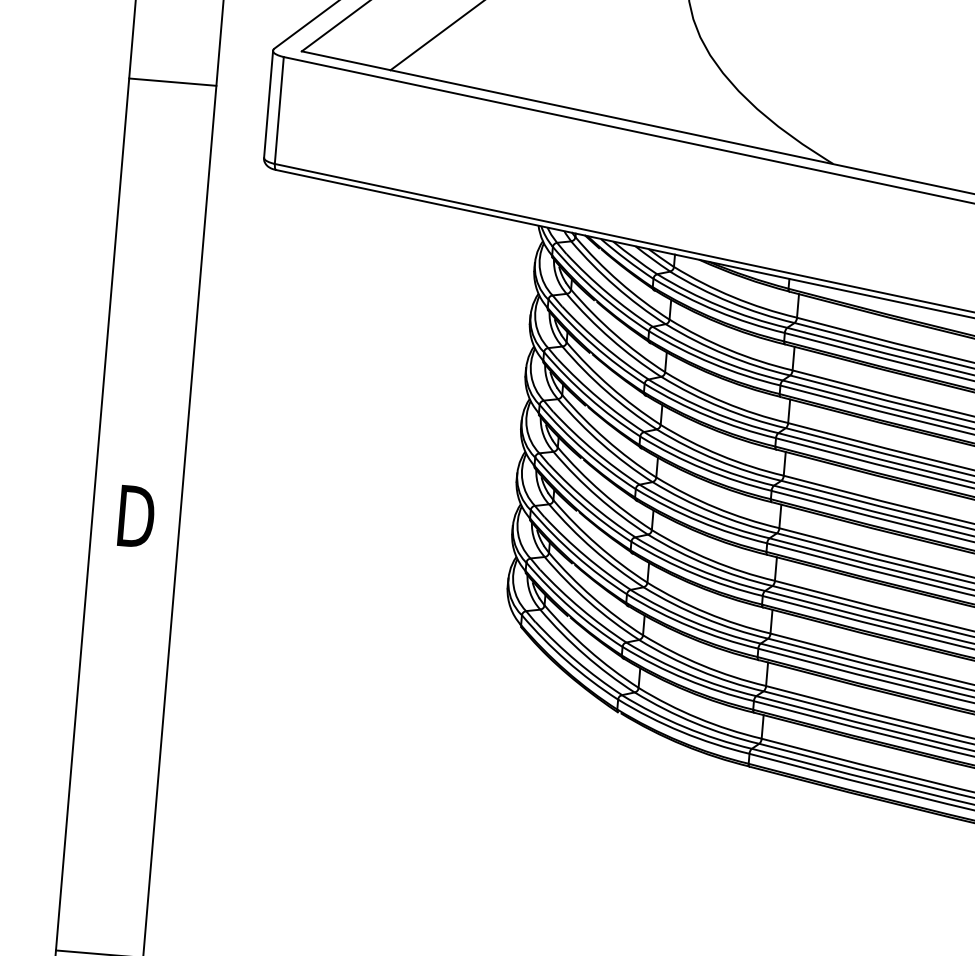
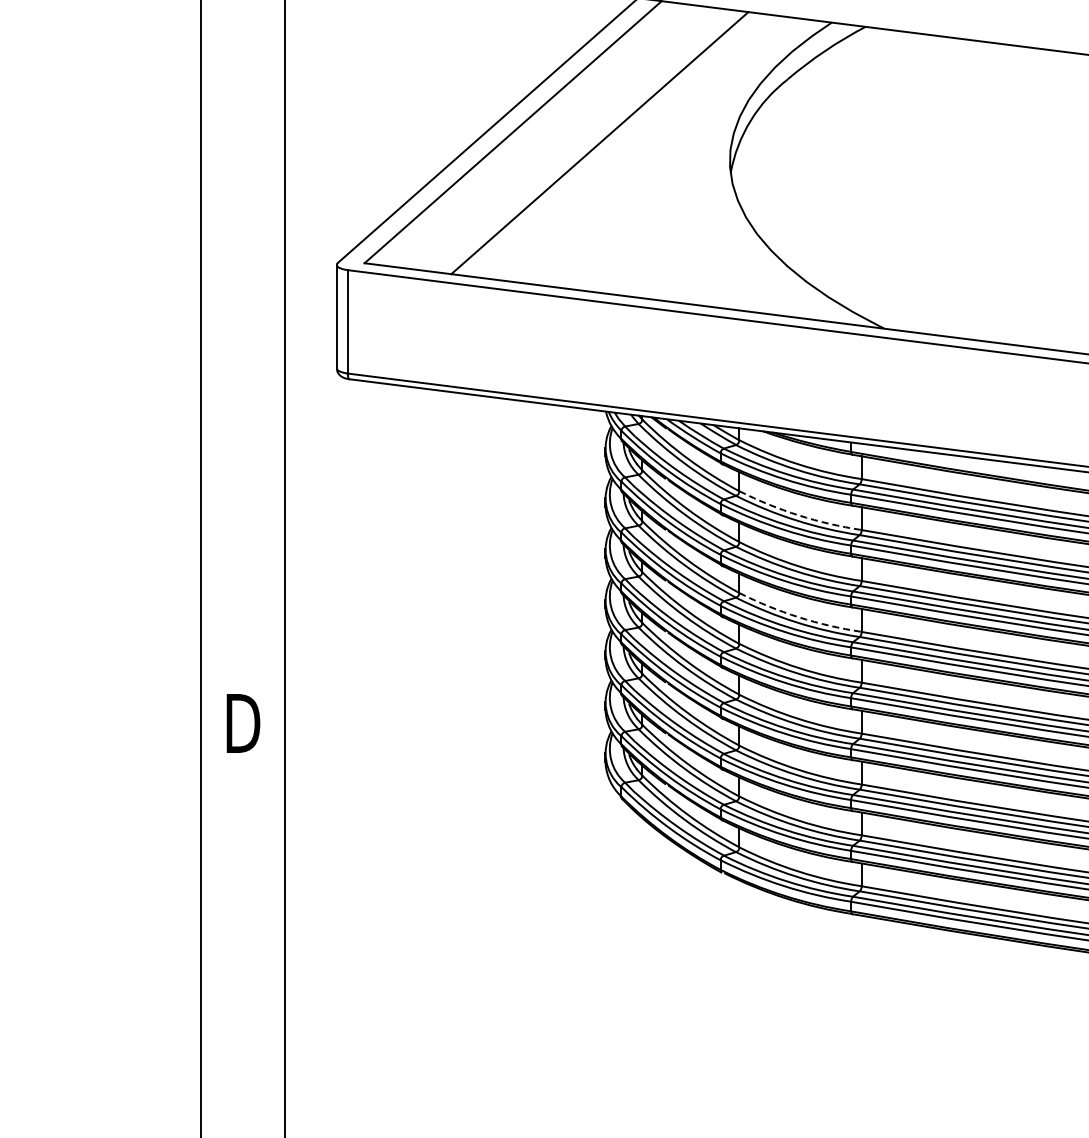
line: (173, 82) -> (243, 303), removed
arc: (728, 349) -> (798, 515), solid -> dashed
arc: (719, 455) -> (798, 617), solid -> dashed

